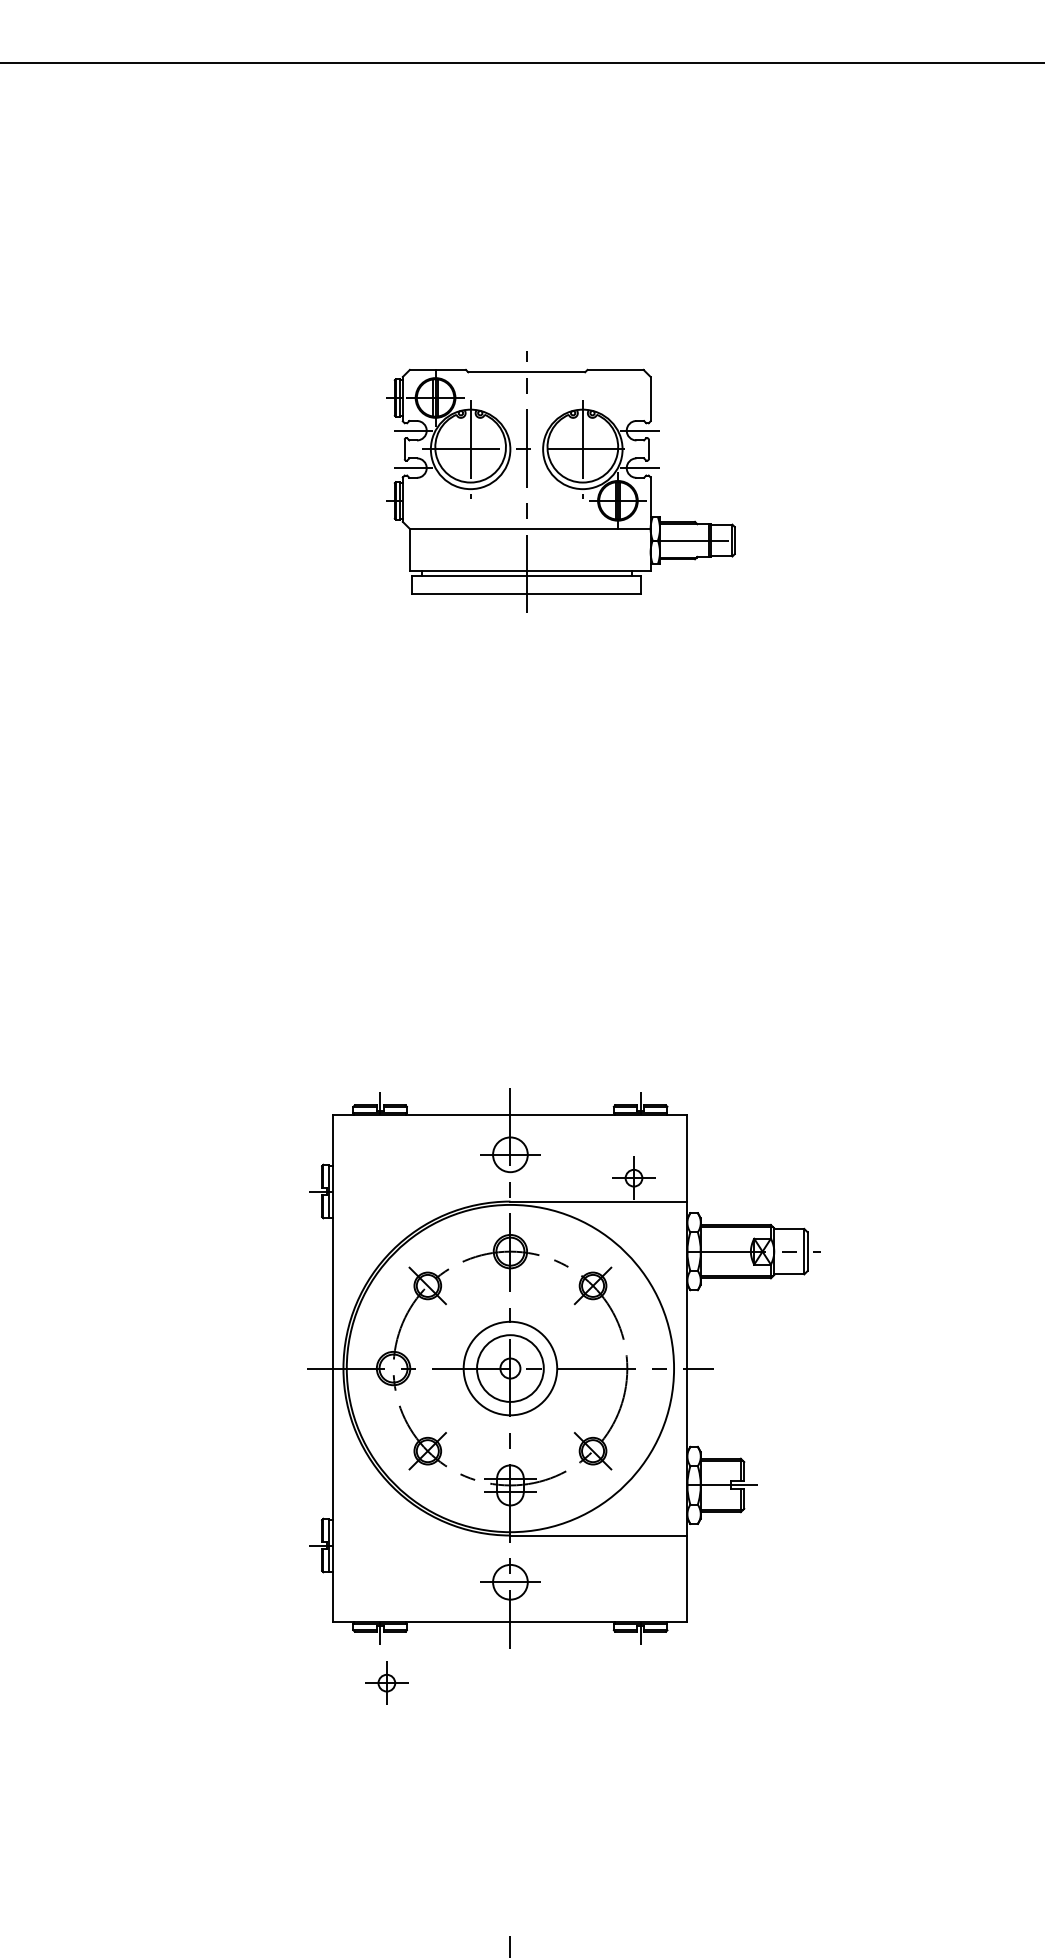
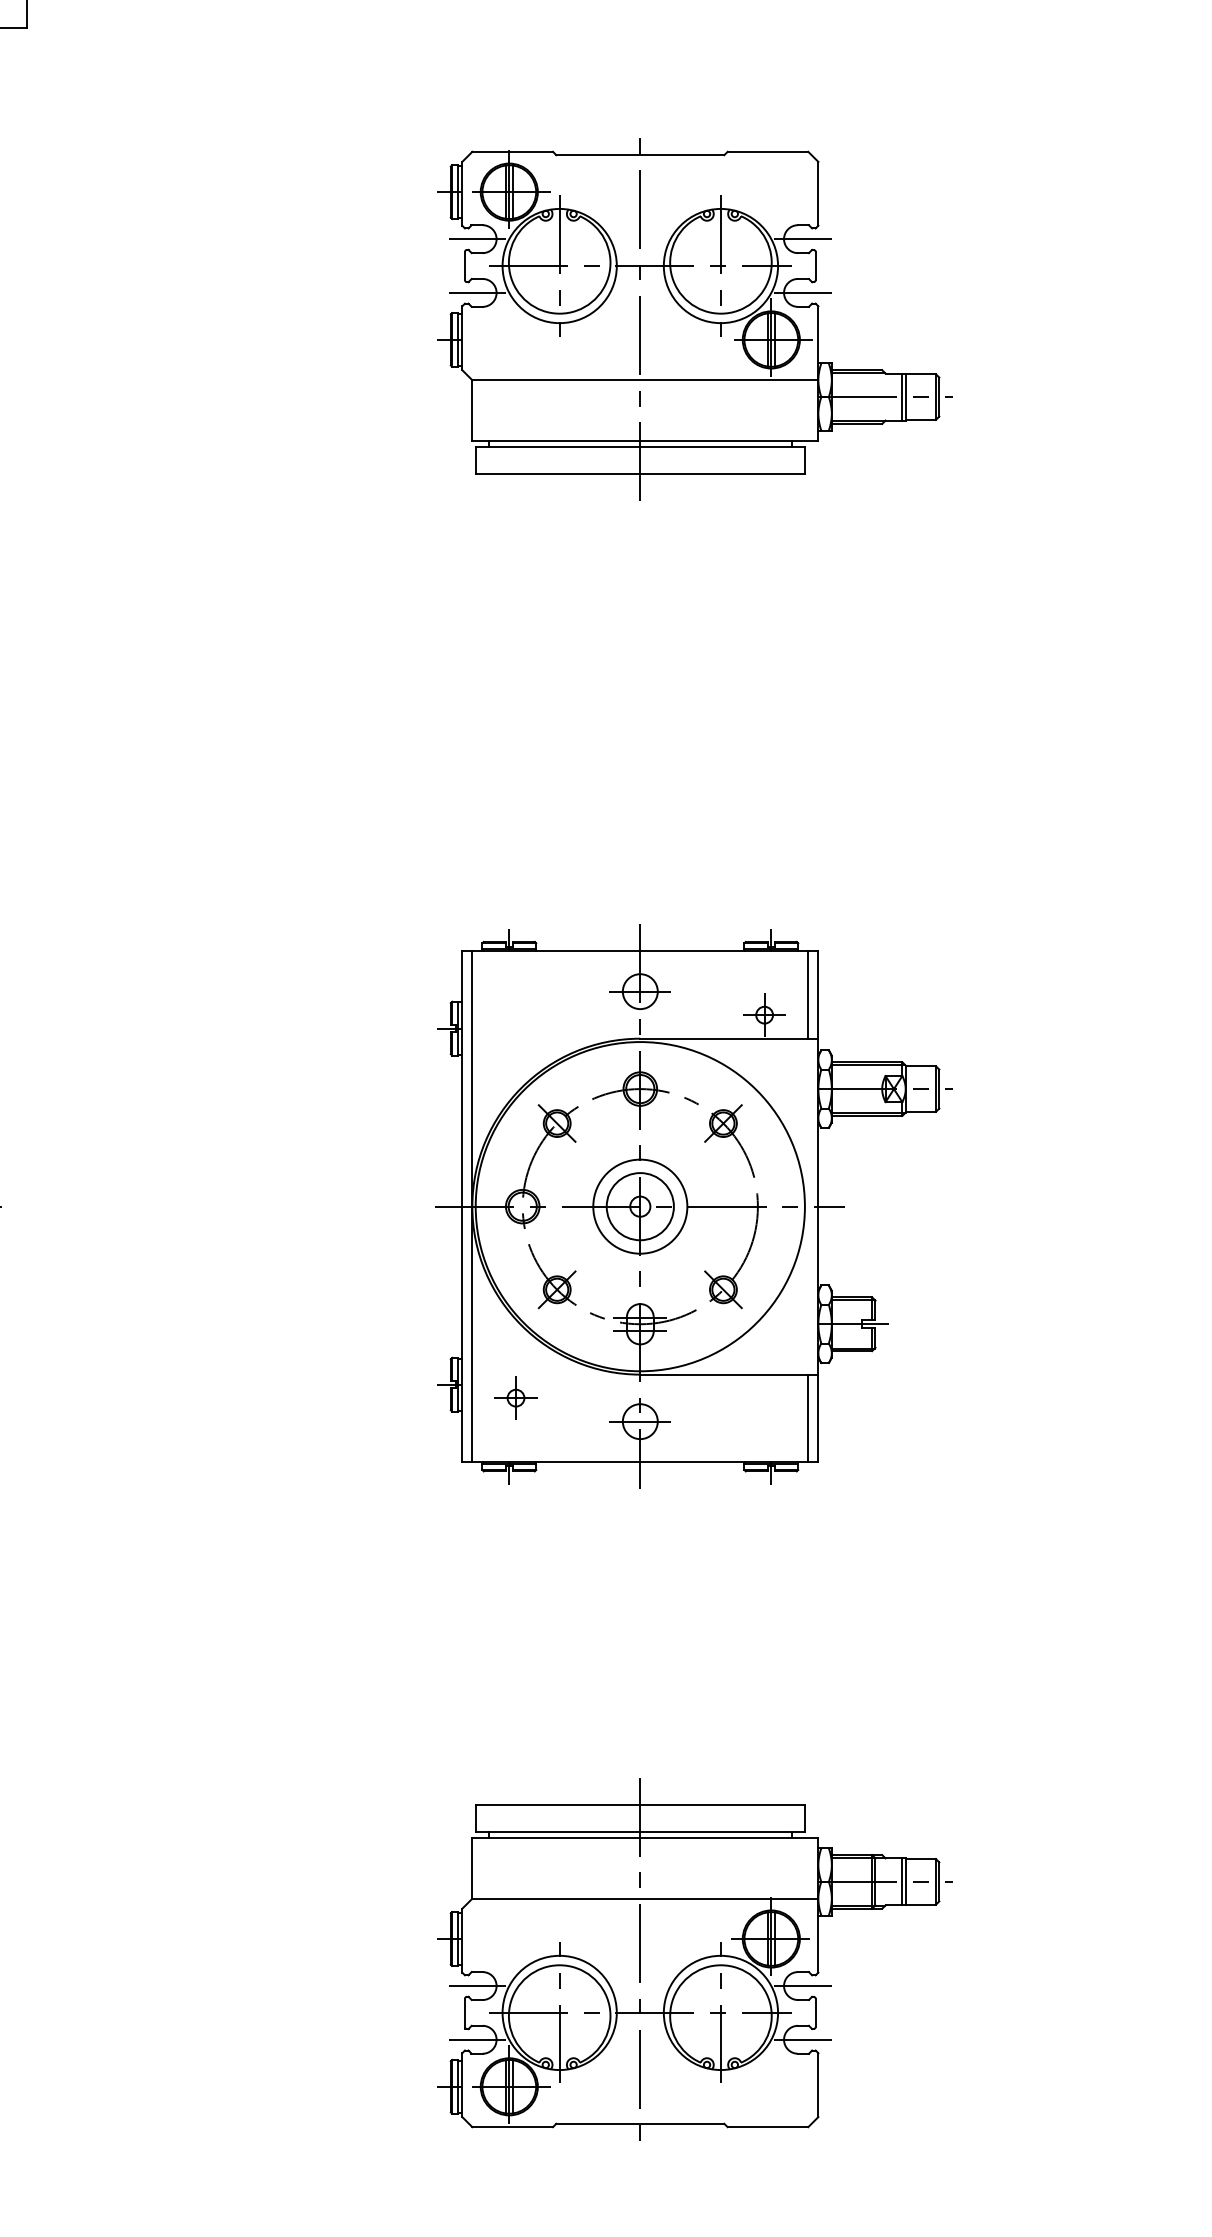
part: (564, 486) -> (694, 319), size x1.43
line: (677, 1157) -> (808, 994), added
line: (343, 1368) -> (472, 1206), added
line: (677, 1578) -> (808, 1417), added
part: (386, 1682) -> (515, 1397), moved

